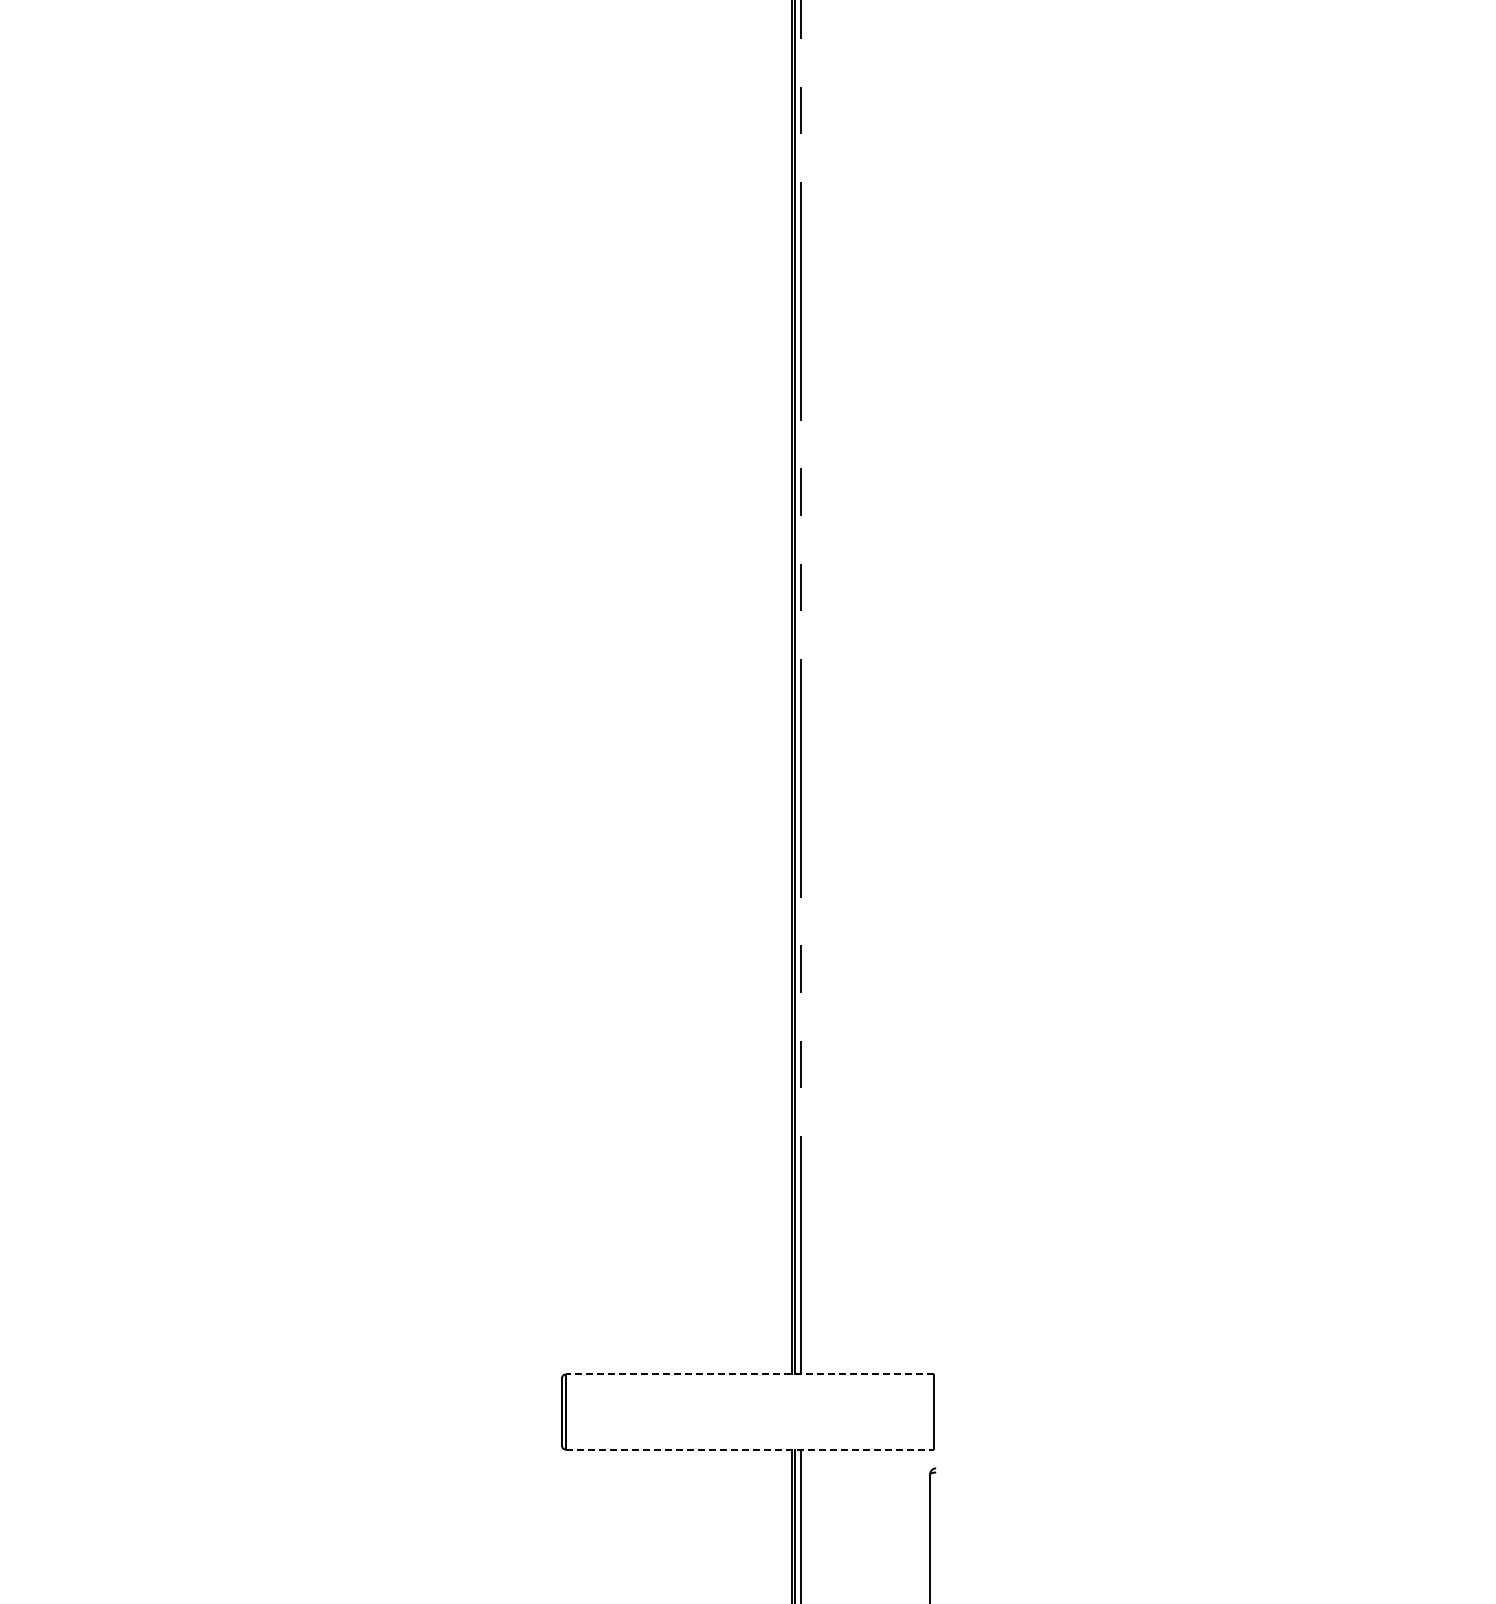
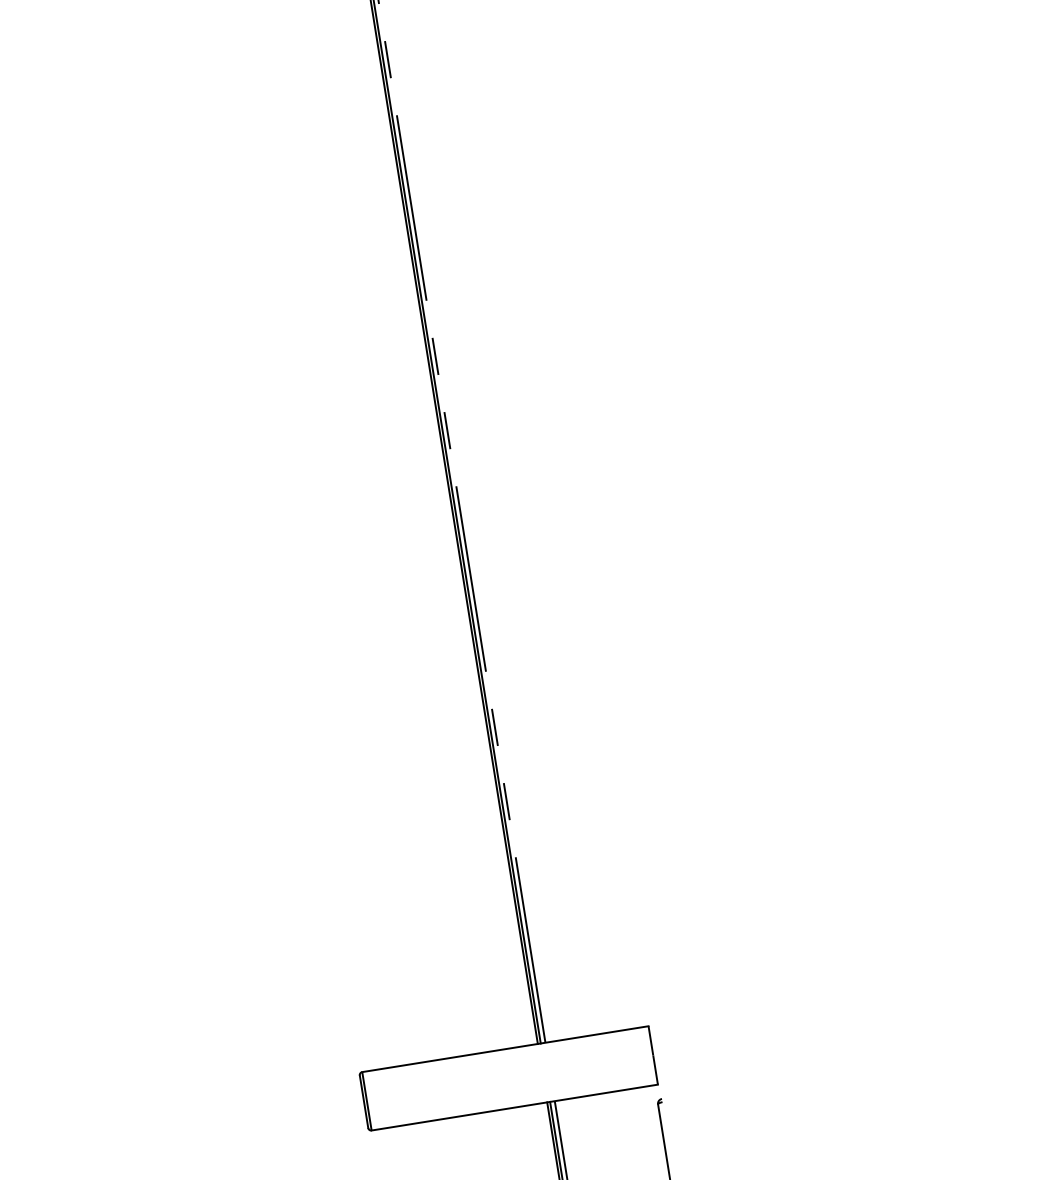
line: (749, 1374) -> (505, 1049), dashed -> solid
line: (750, 1449) -> (515, 1107), dashed -> solid

